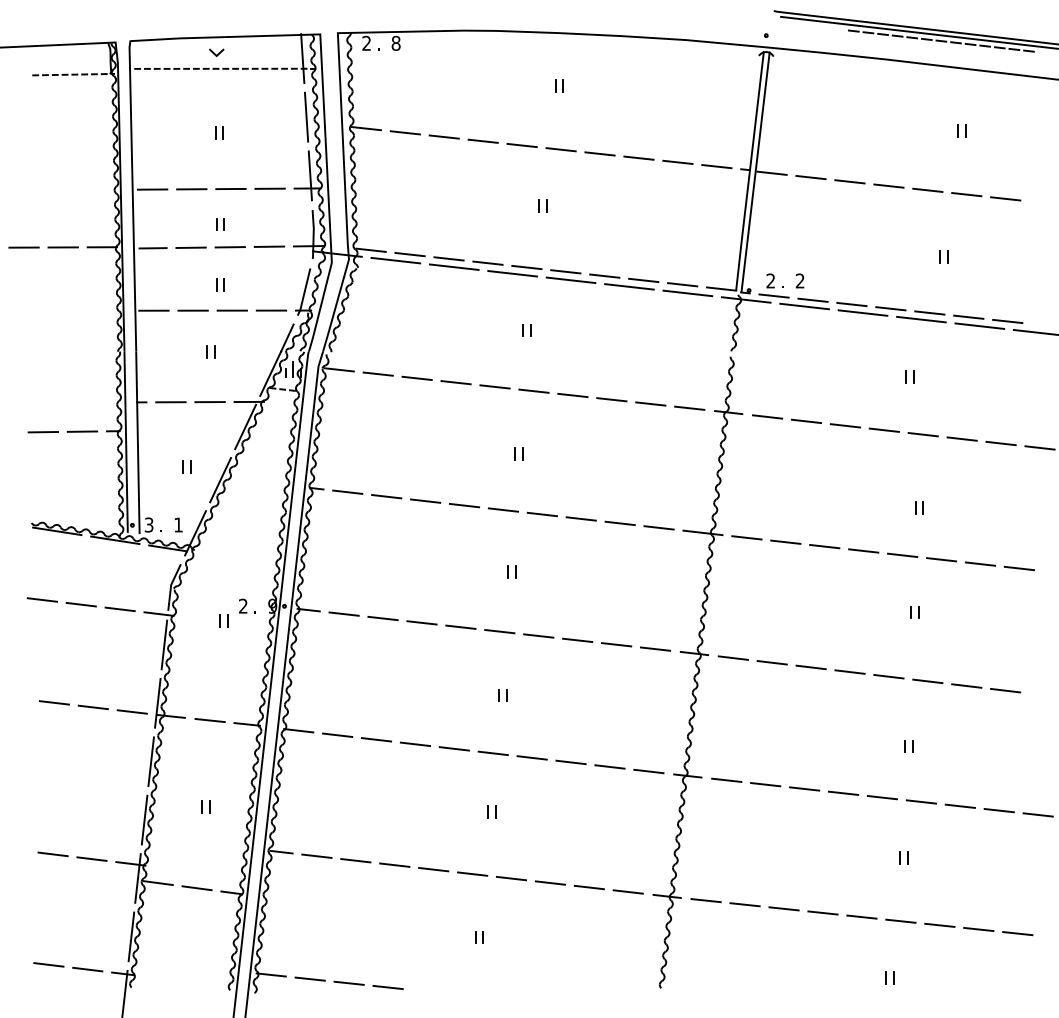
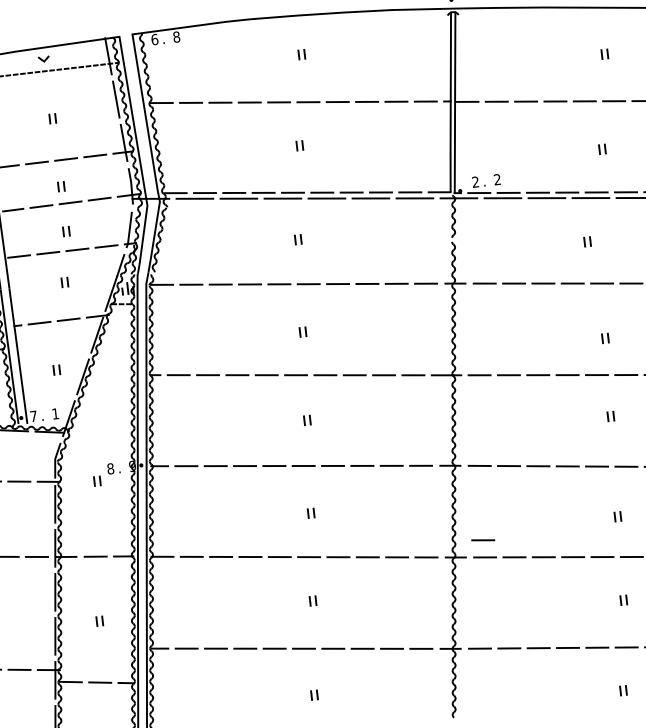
text: (366, 42) -> (154, 38), 2 -> 6
text: (148, 524) -> (33, 416), 3 -> 7
text: (242, 605) -> (110, 468), 2 -> 8
line: (726, 756) -> (482, 539), added

